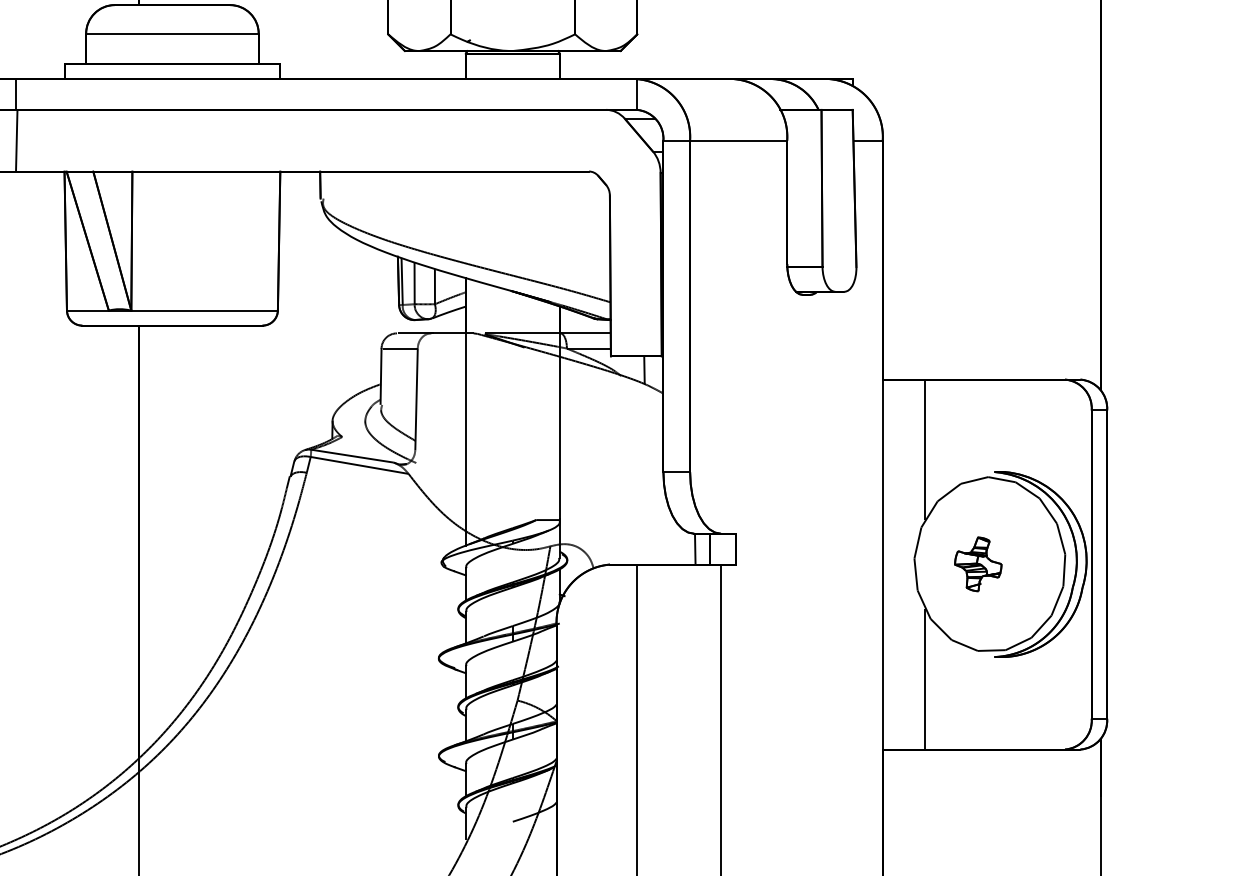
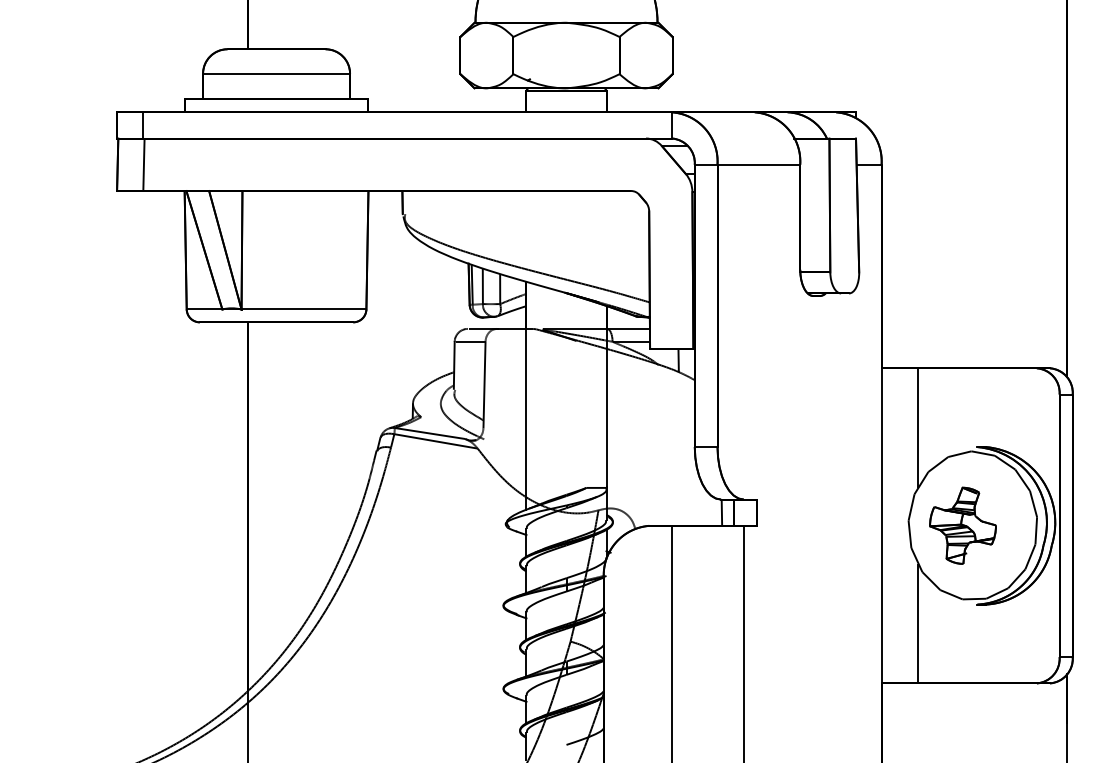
part: (977, 564) -> (962, 525), size x1.67

